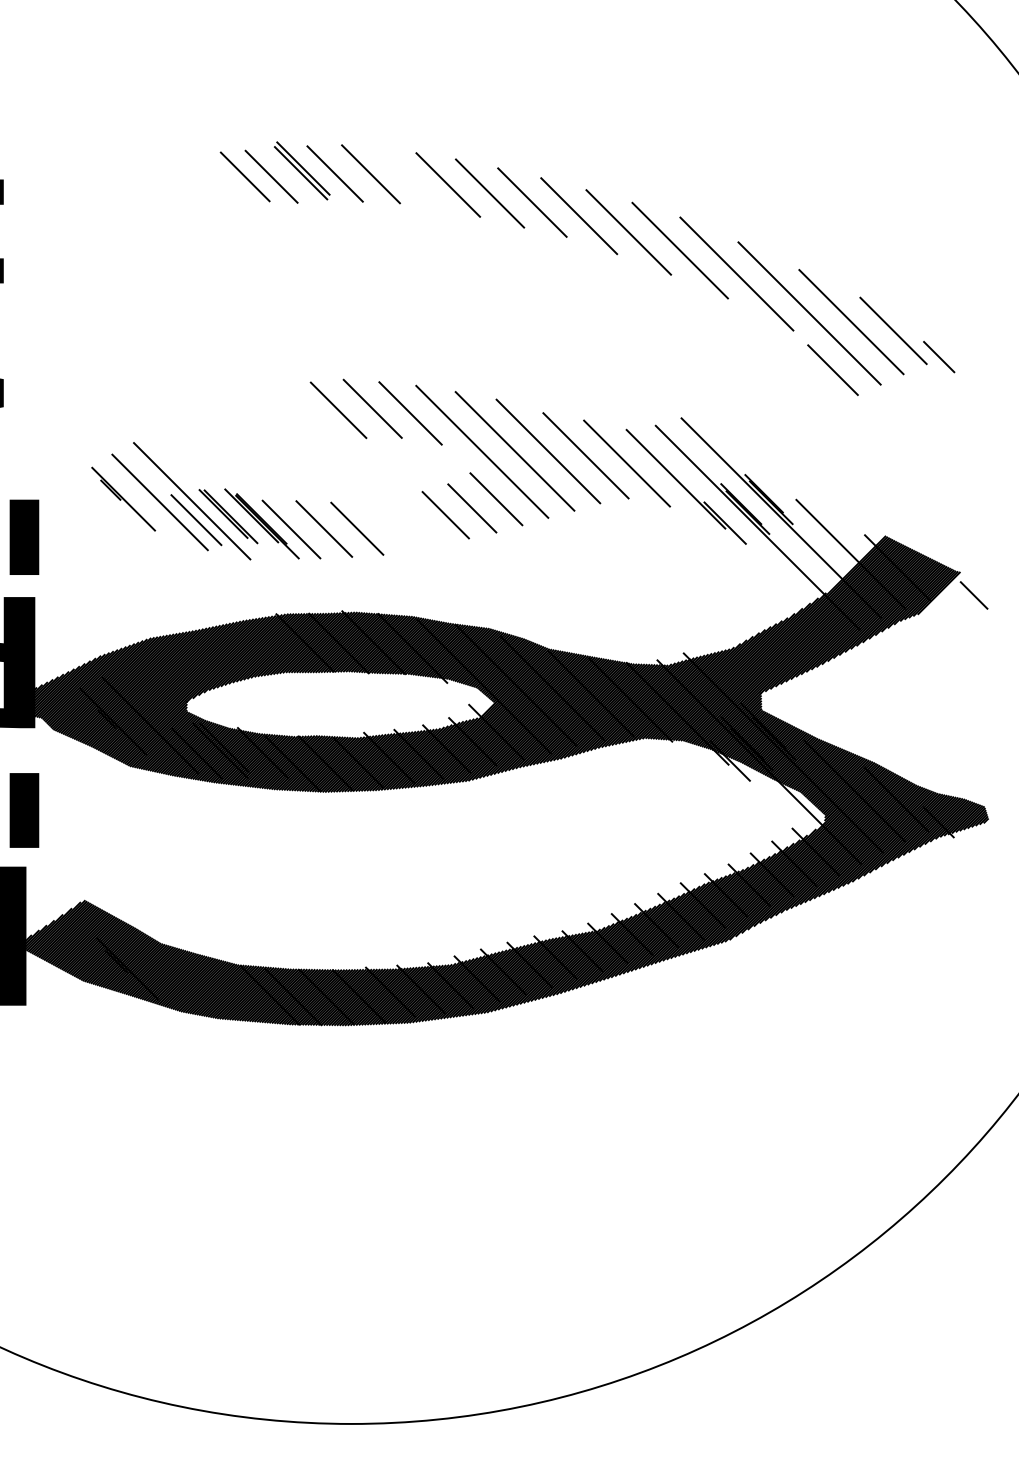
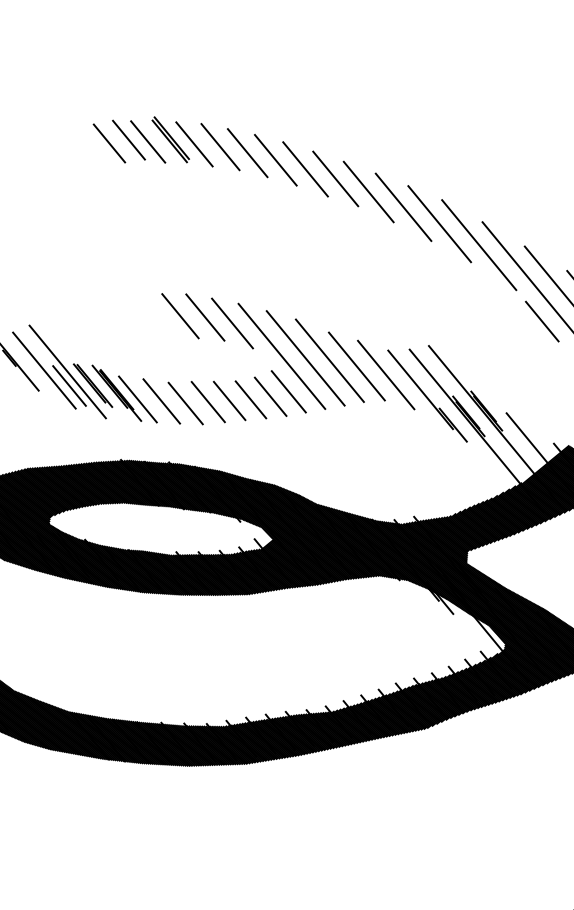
line: (408, 178) -> (247, 152), added
line: (218, 183) -> (109, 143), added
line: (416, 519) -> (229, 400), added
line: (387, 523) -> (208, 401), added

